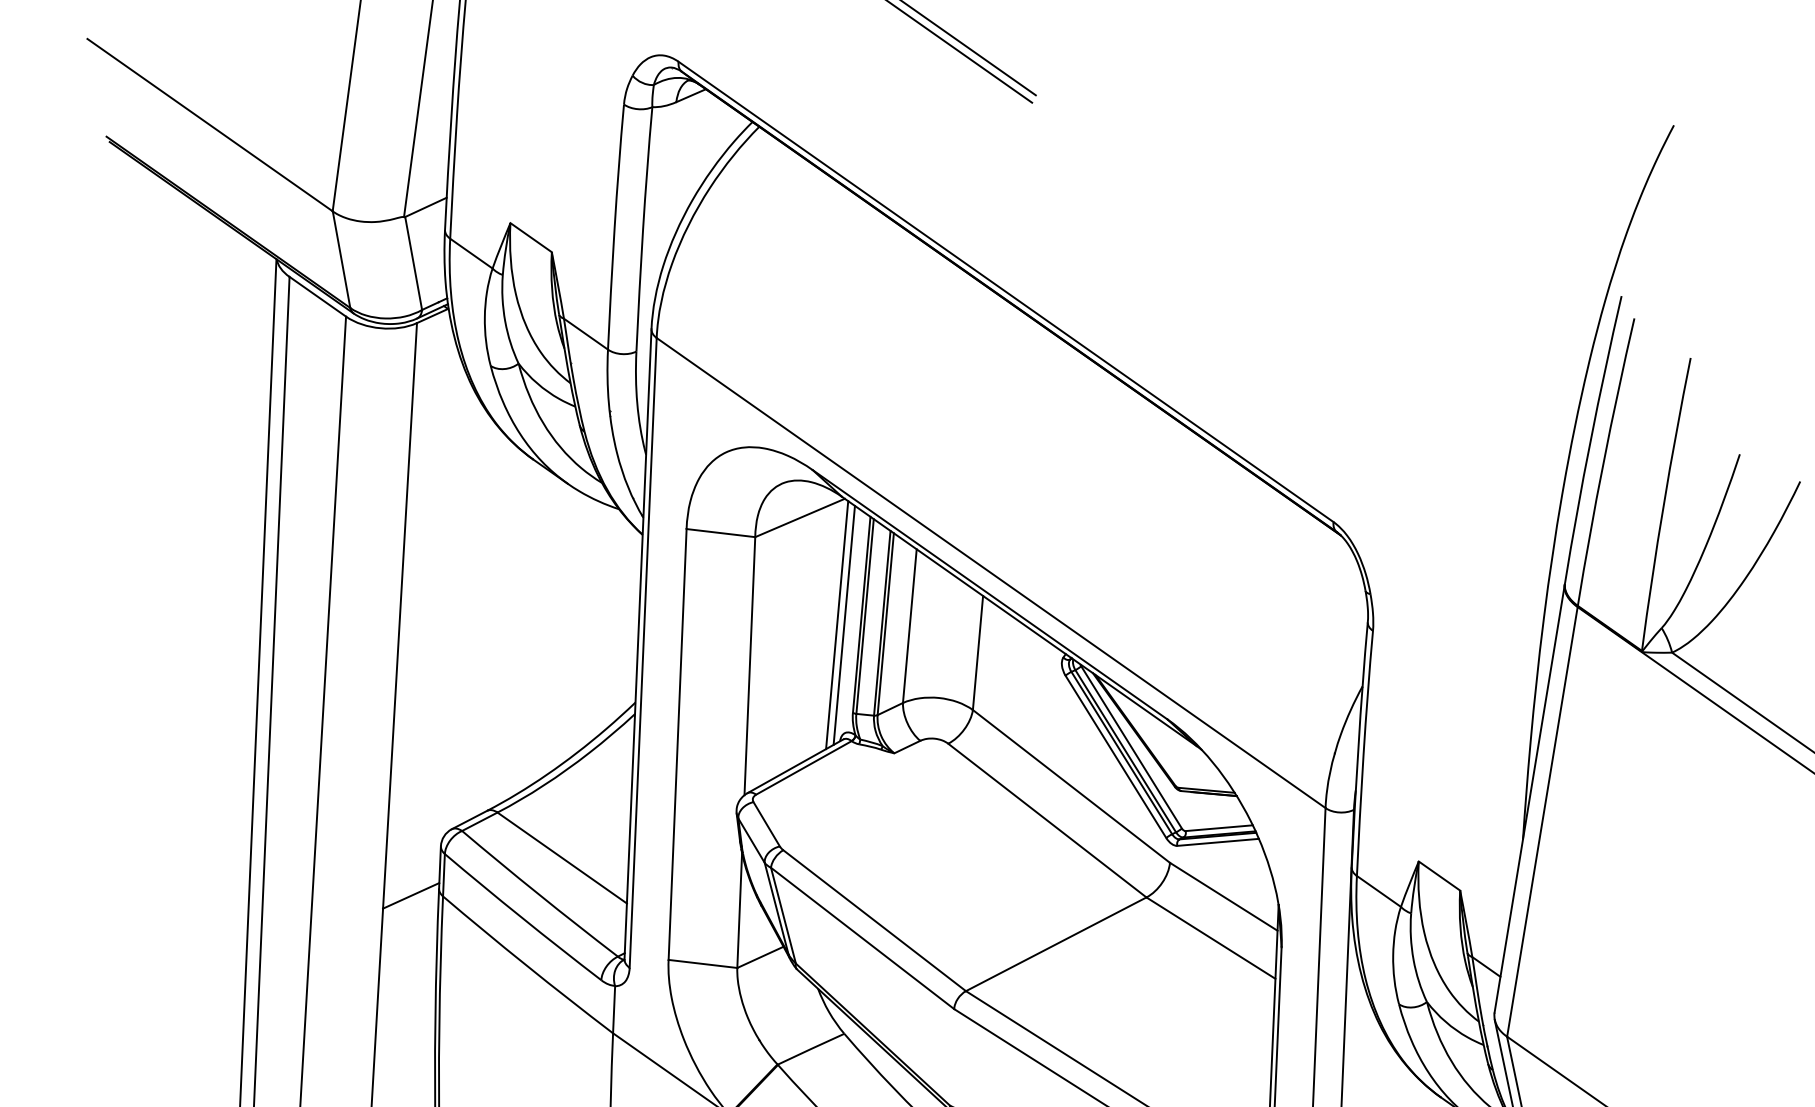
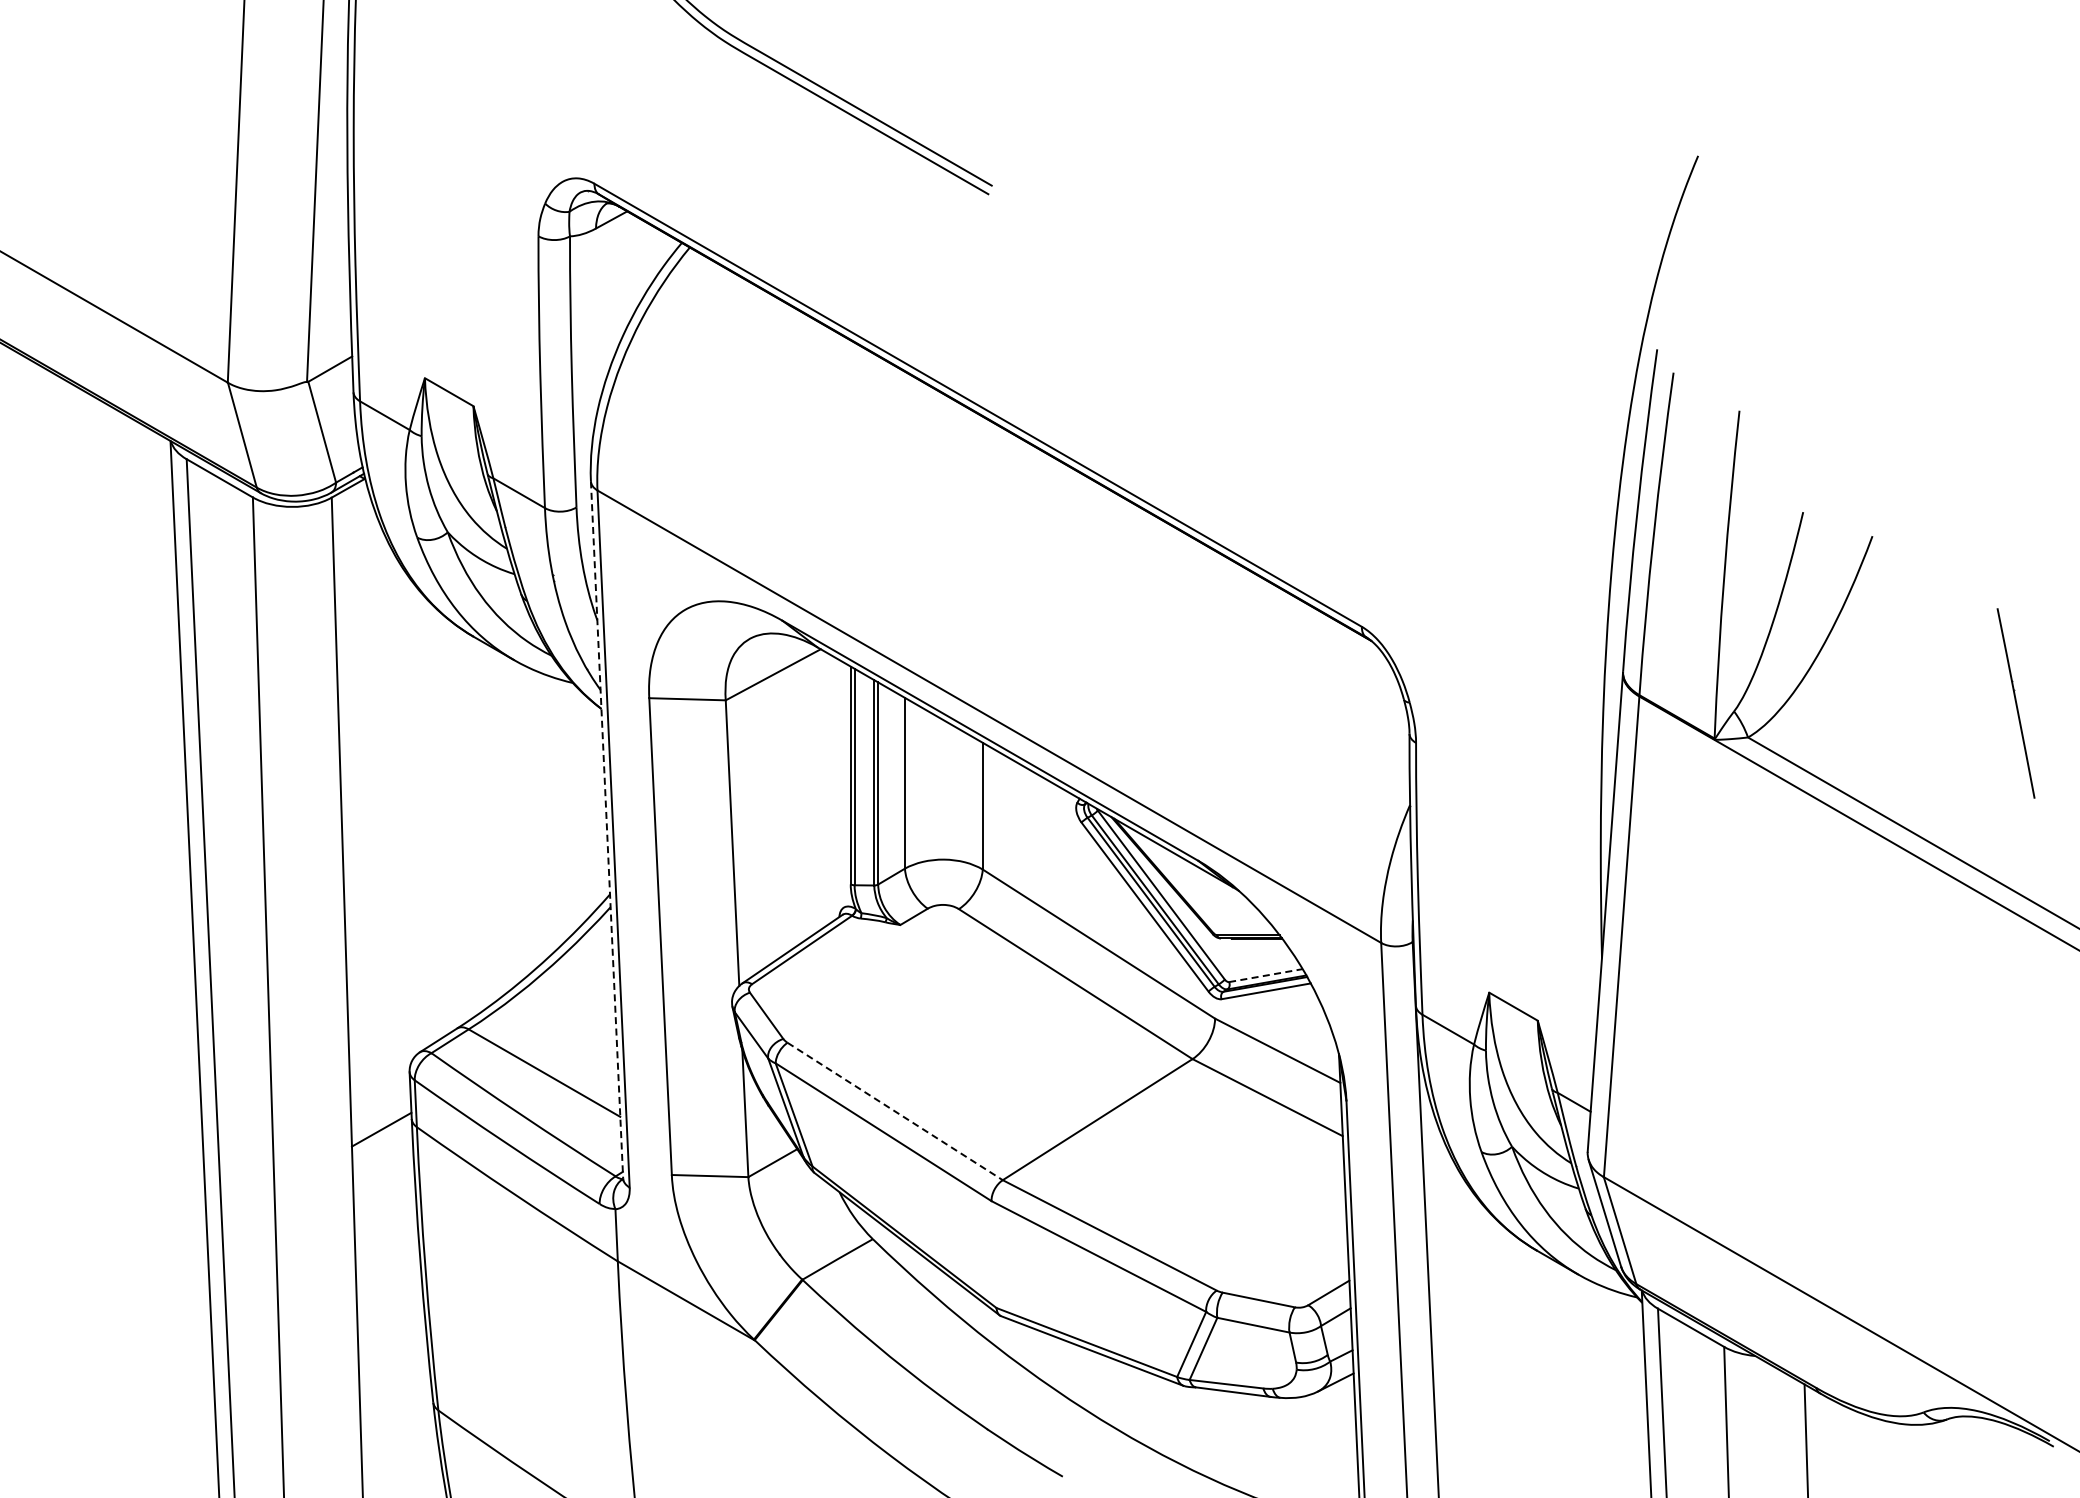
line: (836, 625) -> (824, 789), removed
line: (844, 625) -> (832, 788), removed
line: (638, 644) -> (607, 830), solid -> dashed
line: (1219, 828) -> (1266, 975), solid -> dashed
line: (874, 920) -> (895, 1111), solid -> dashed

